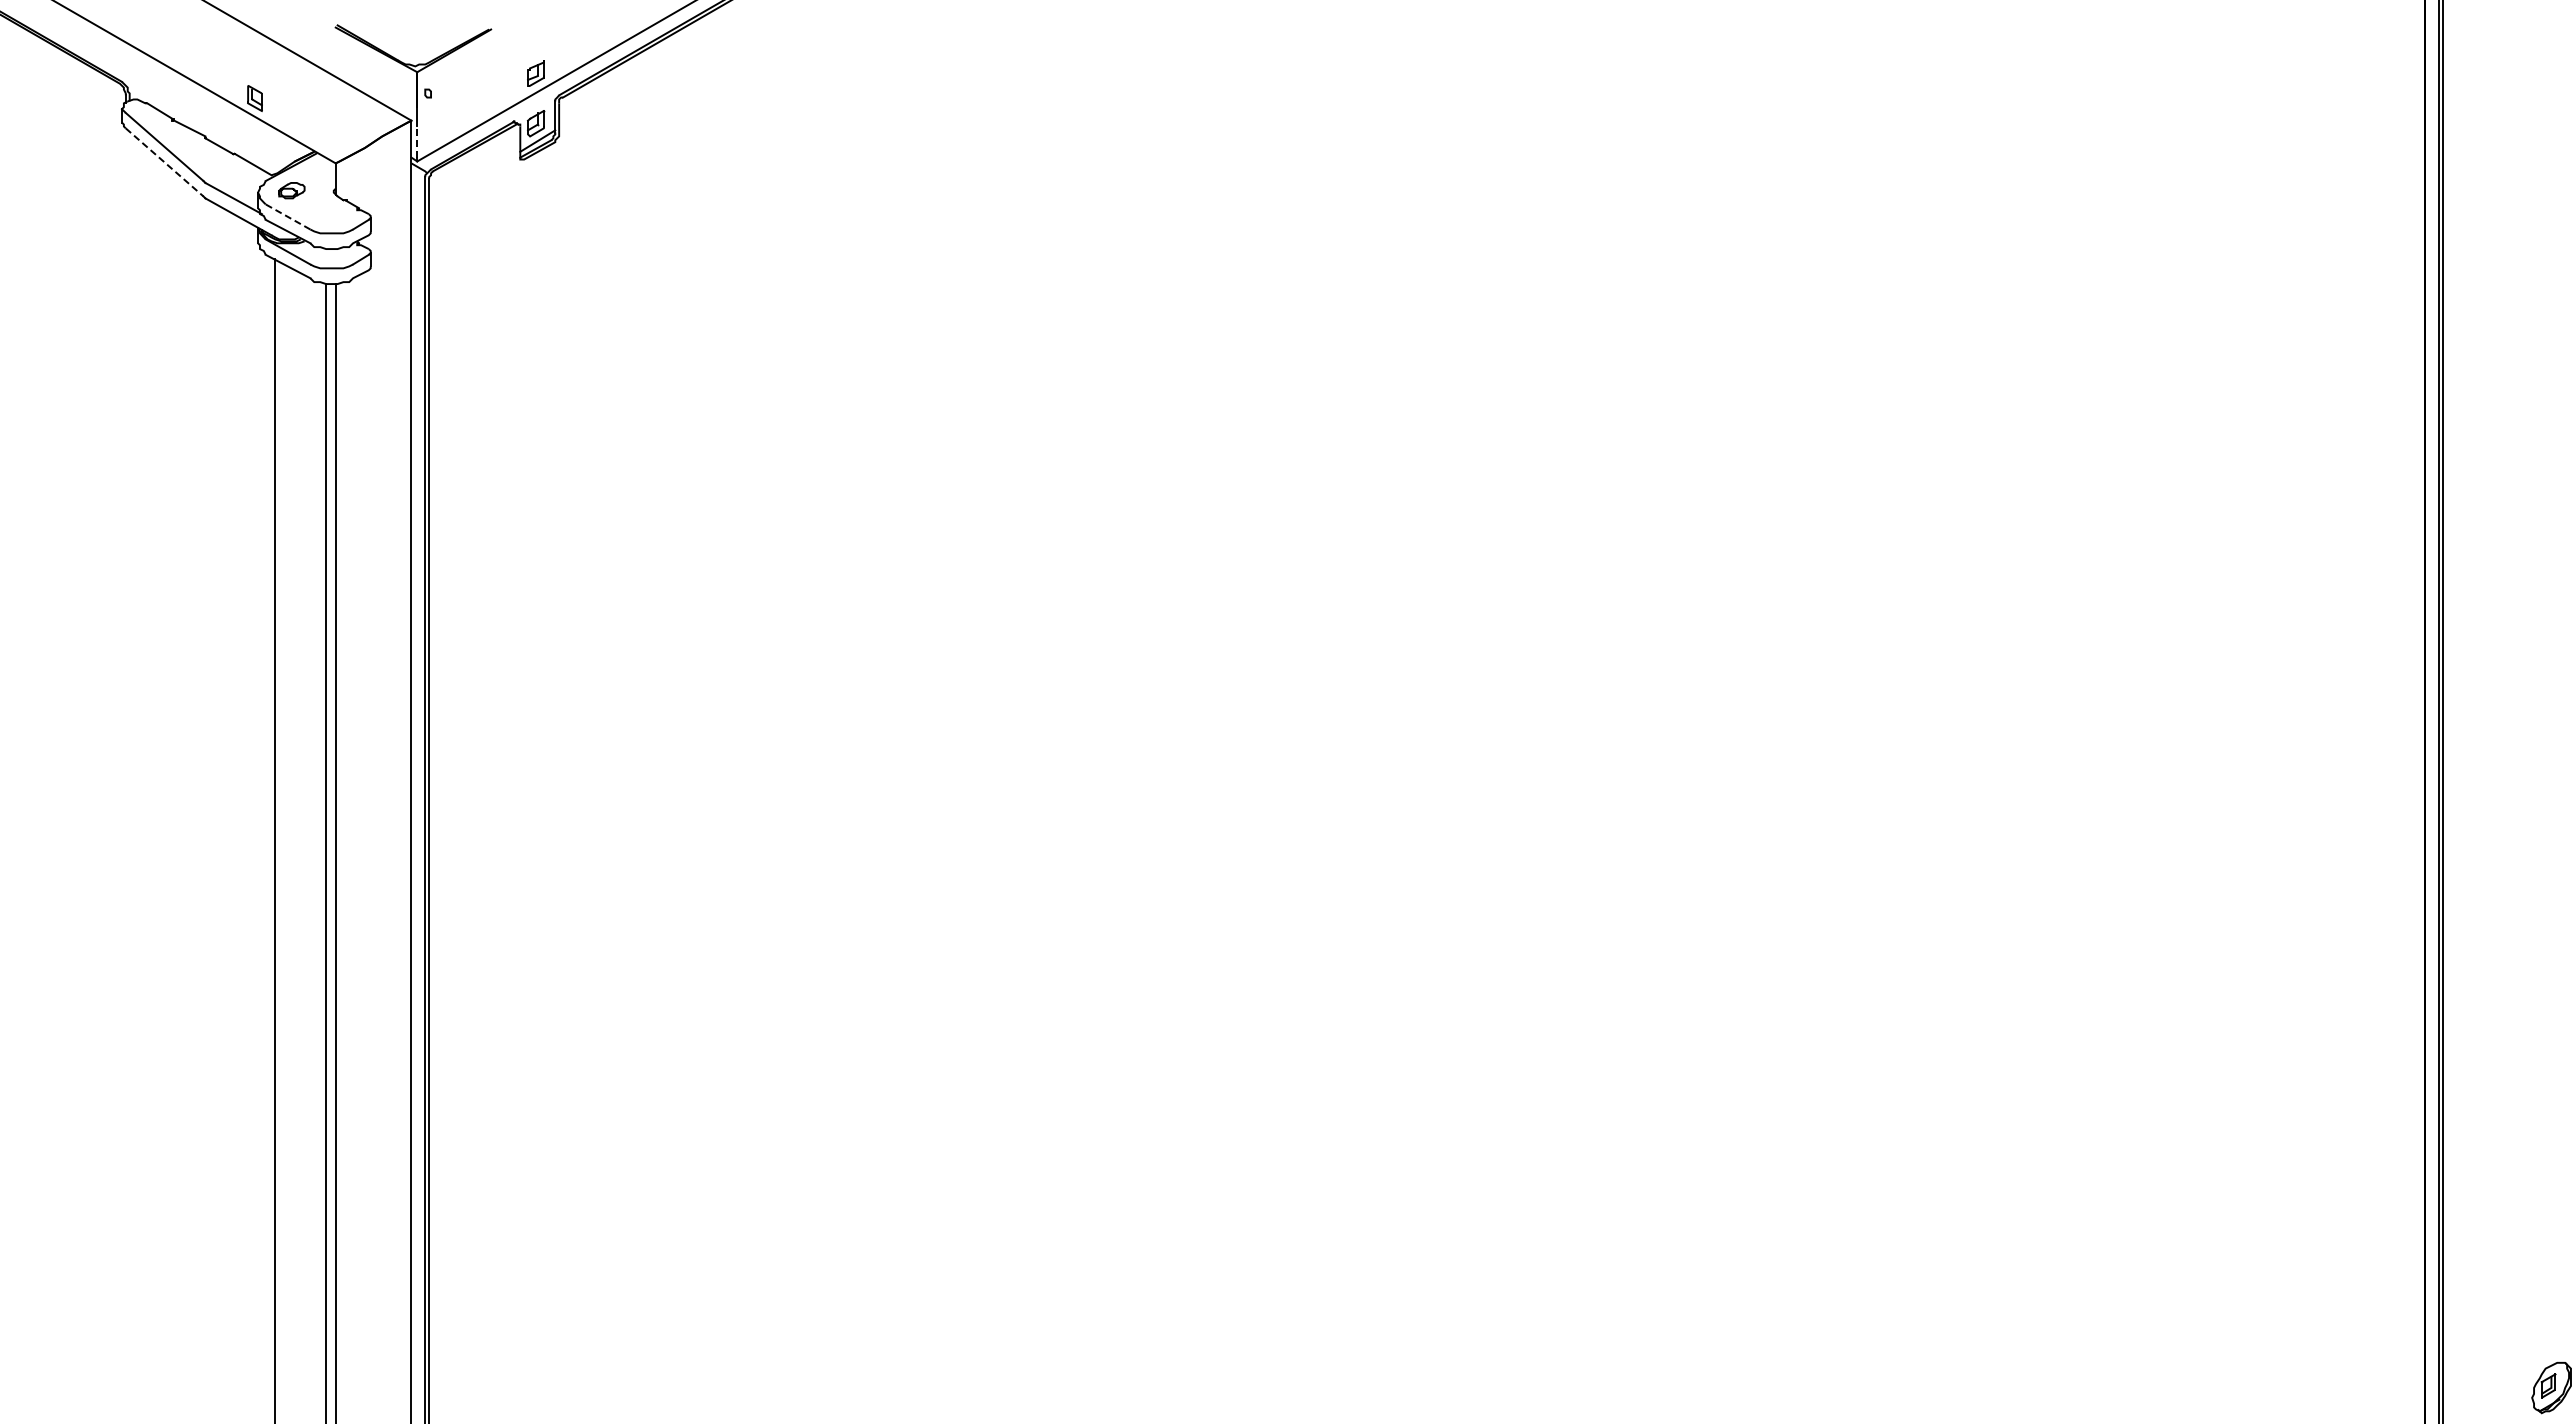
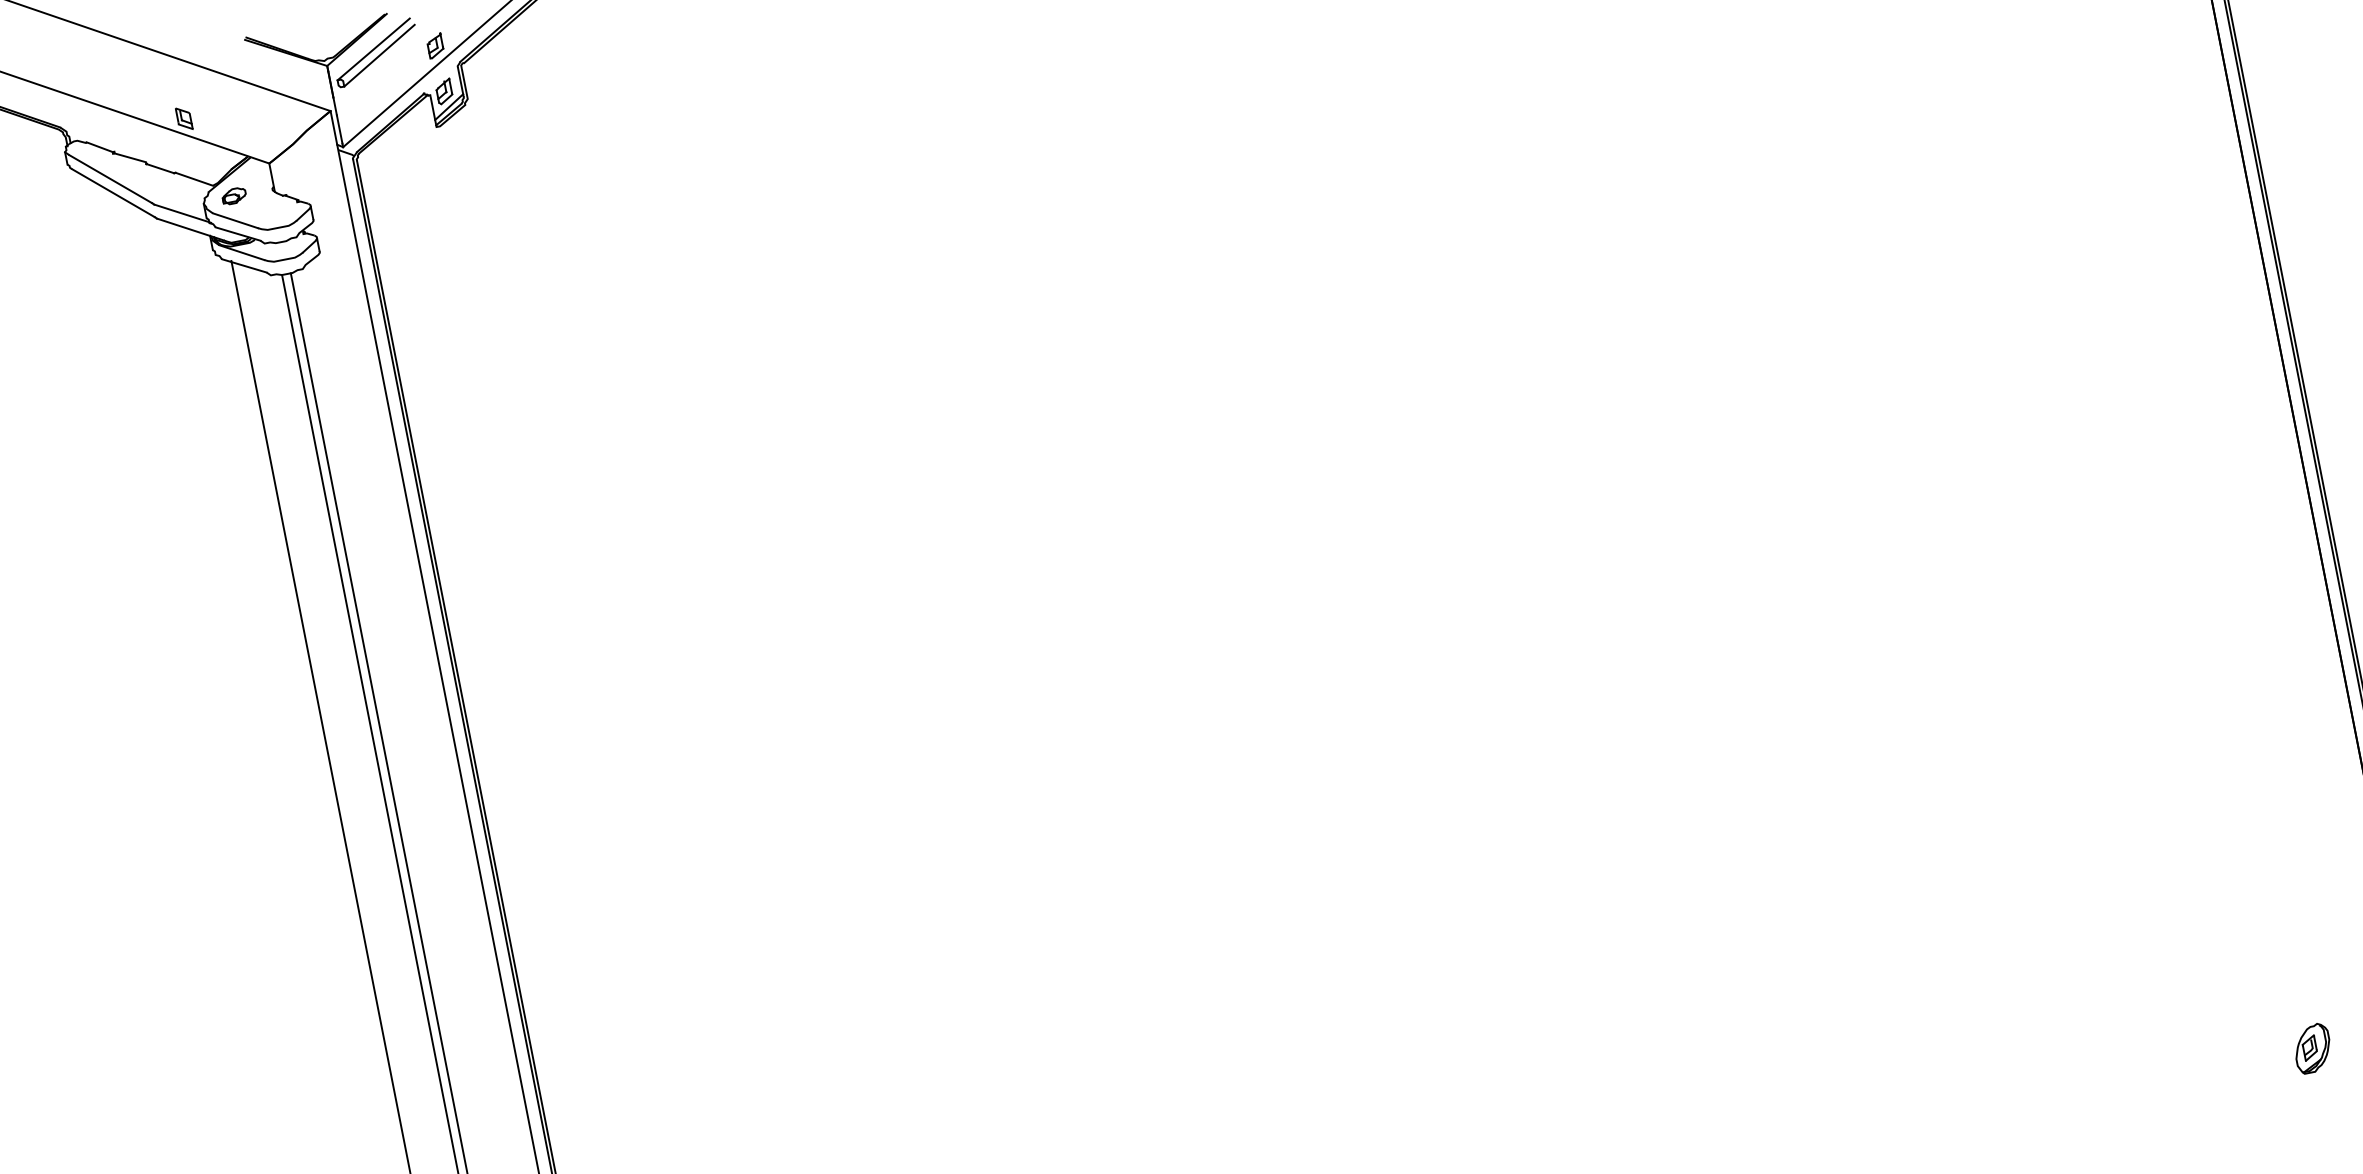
line: (469, 64) -> (373, 49), added
line: (474, 71) -> (379, 55), added
line: (417, 142) -> (339, 129), dashed -> solid
line: (164, 162) -> (113, 193), dashed -> solid
line: (288, 216) -> (235, 220), dashed -> solid

